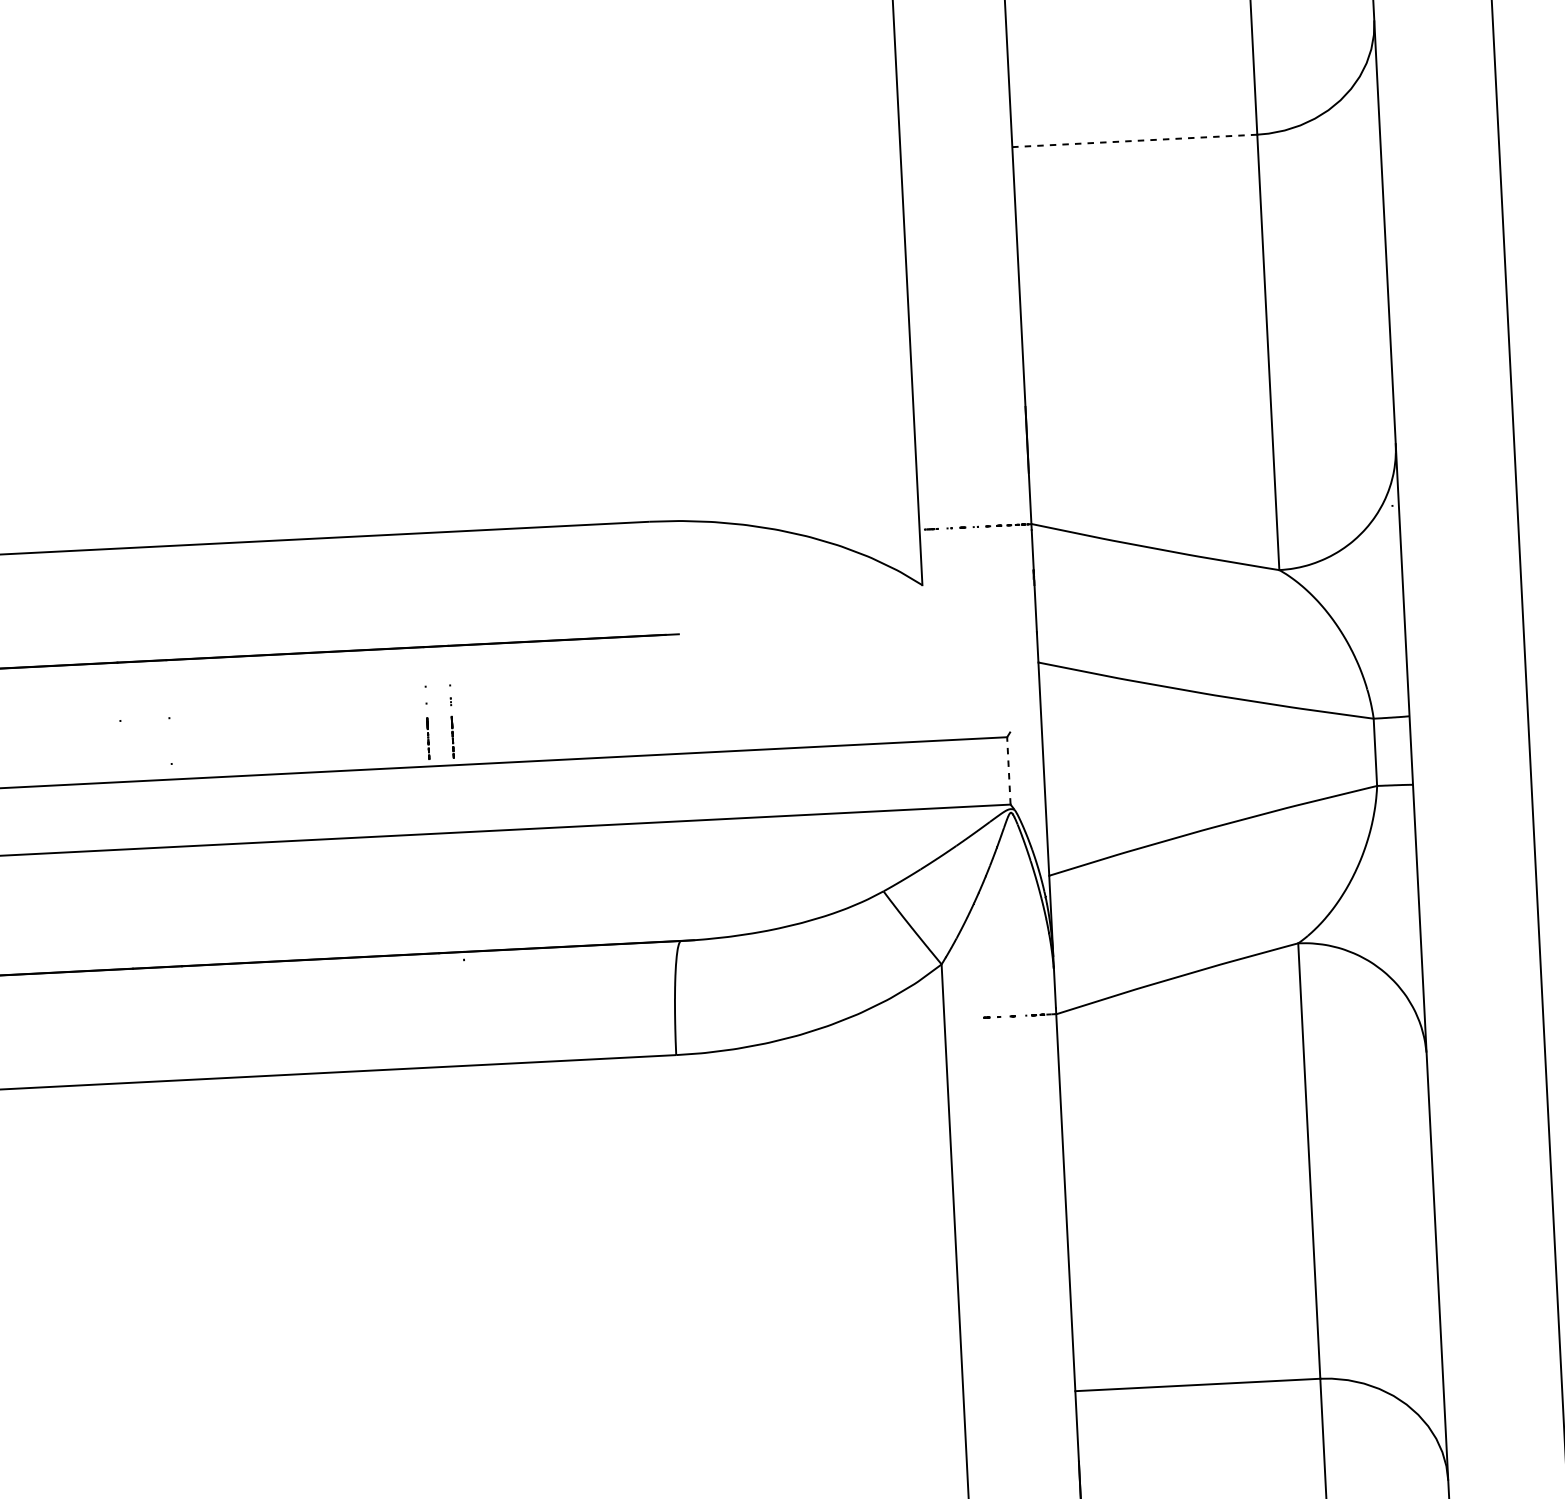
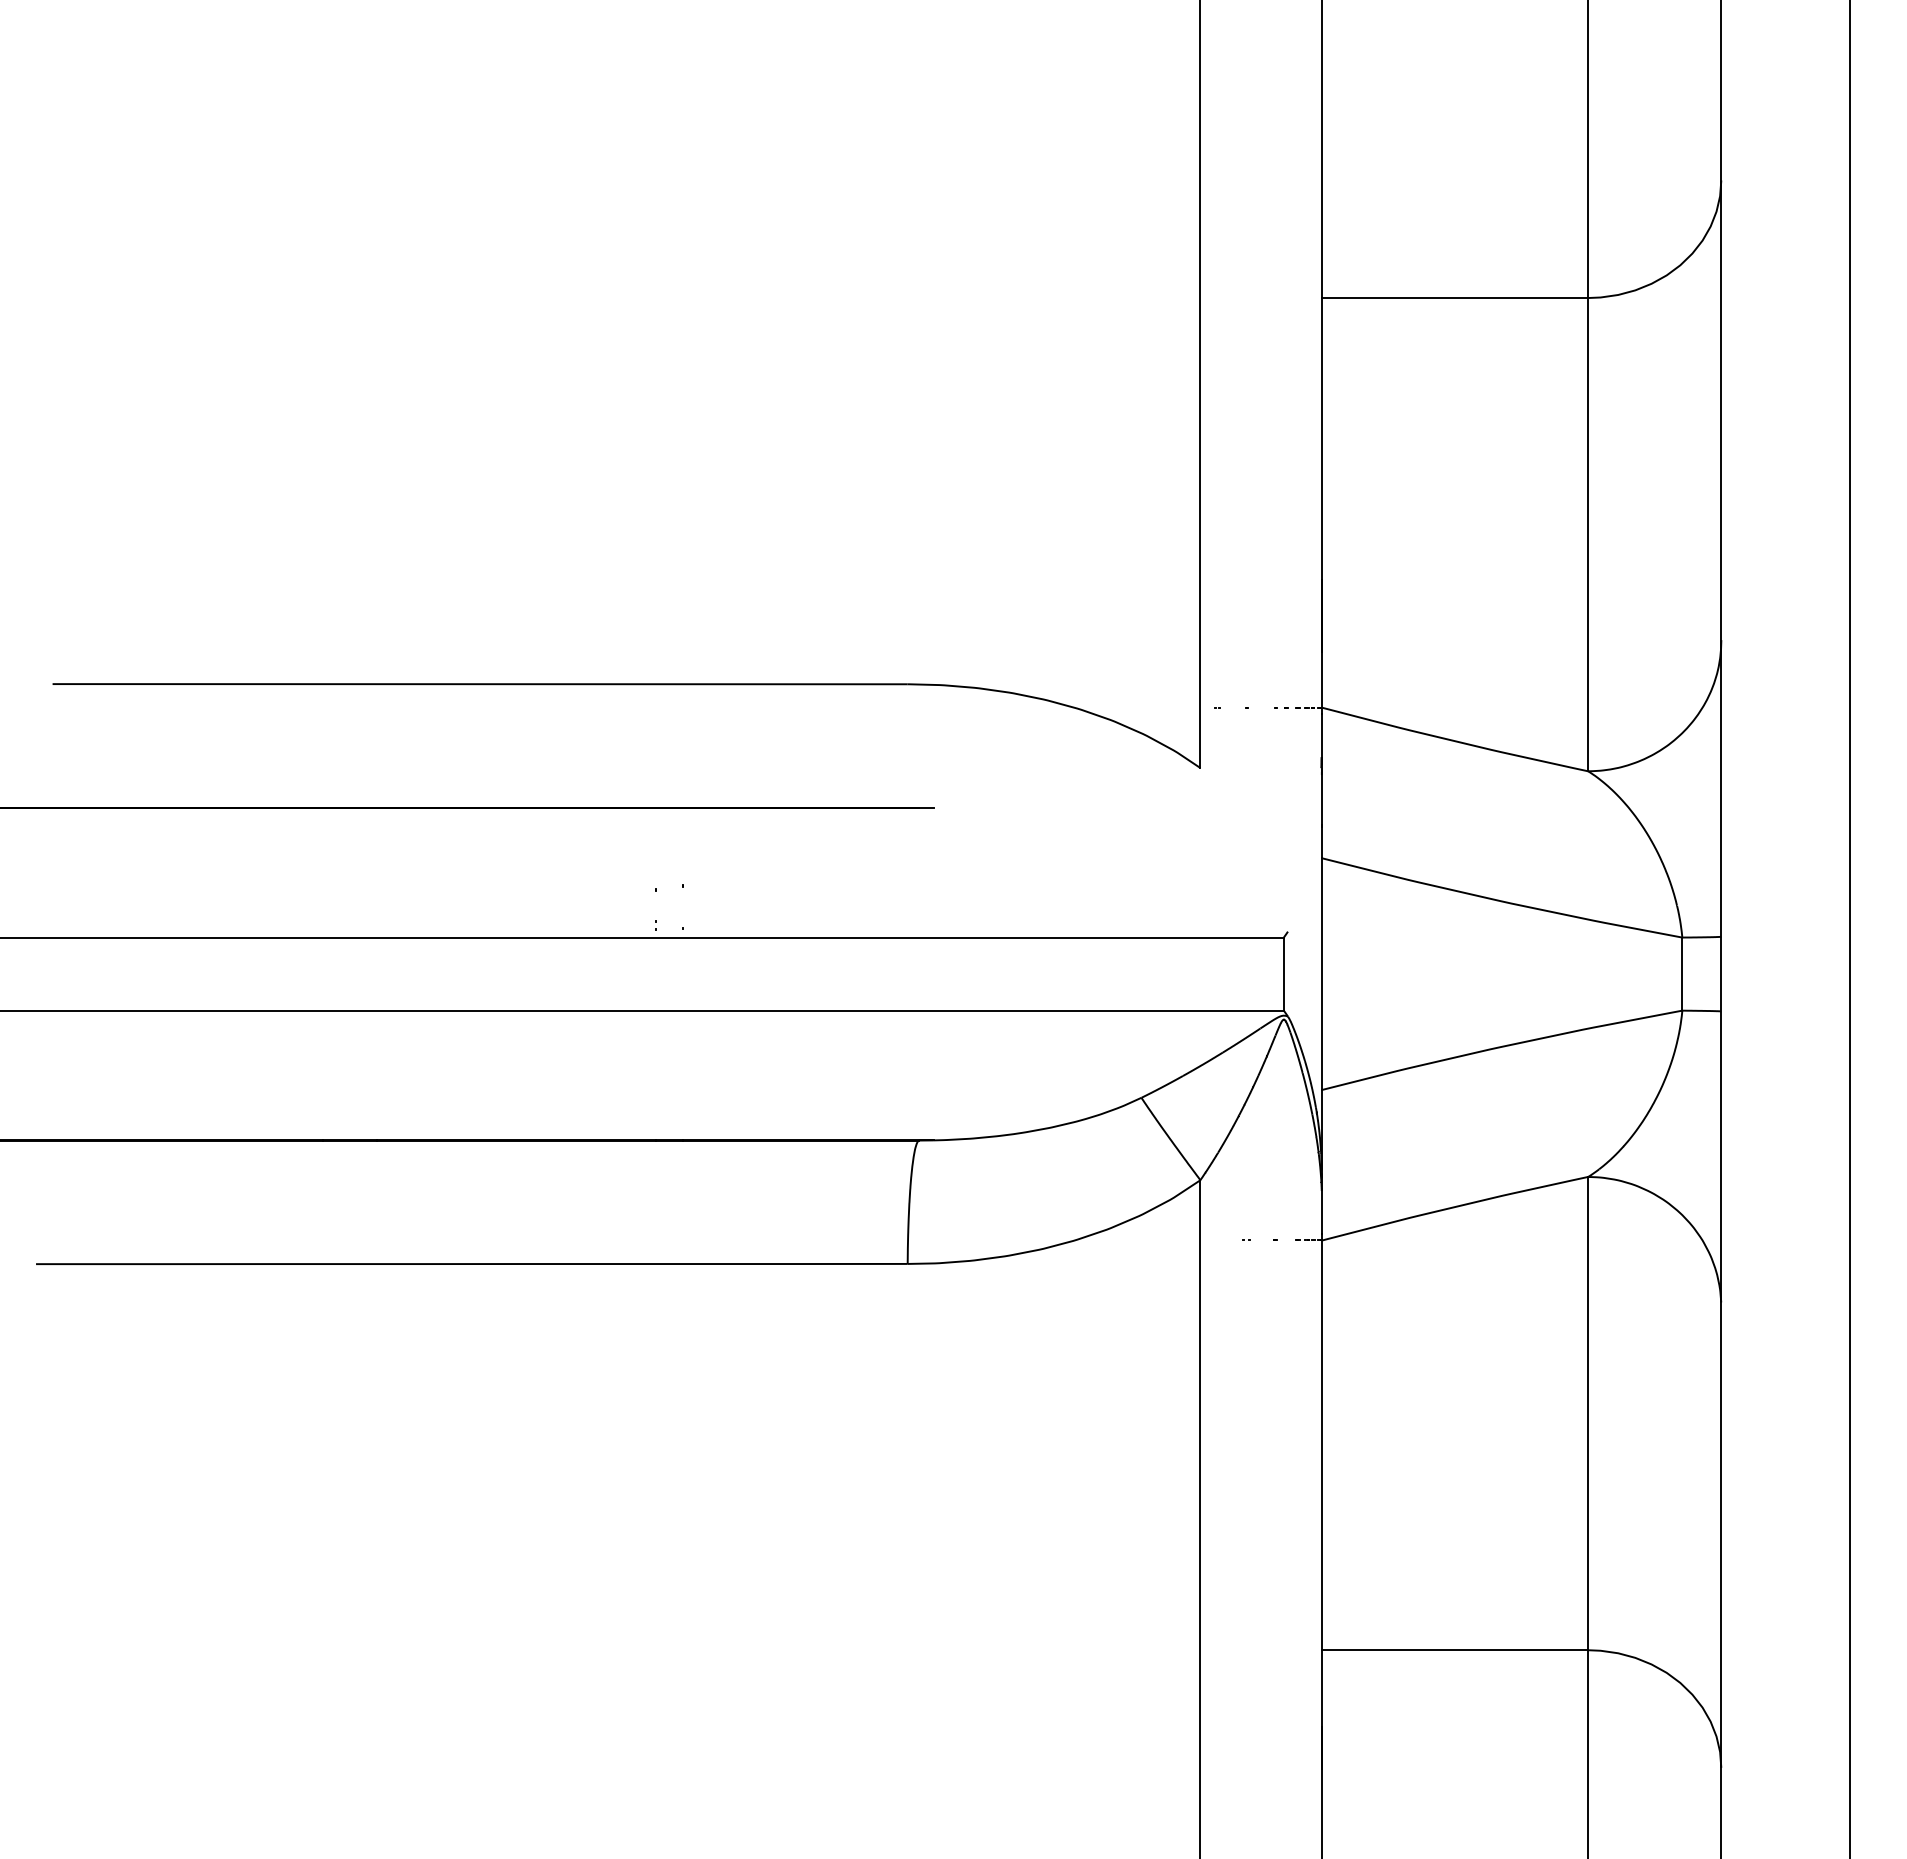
line: (1134, 141) -> (1454, 298), dashed -> solid
line: (1008, 771) -> (1283, 974), dashed -> solid

